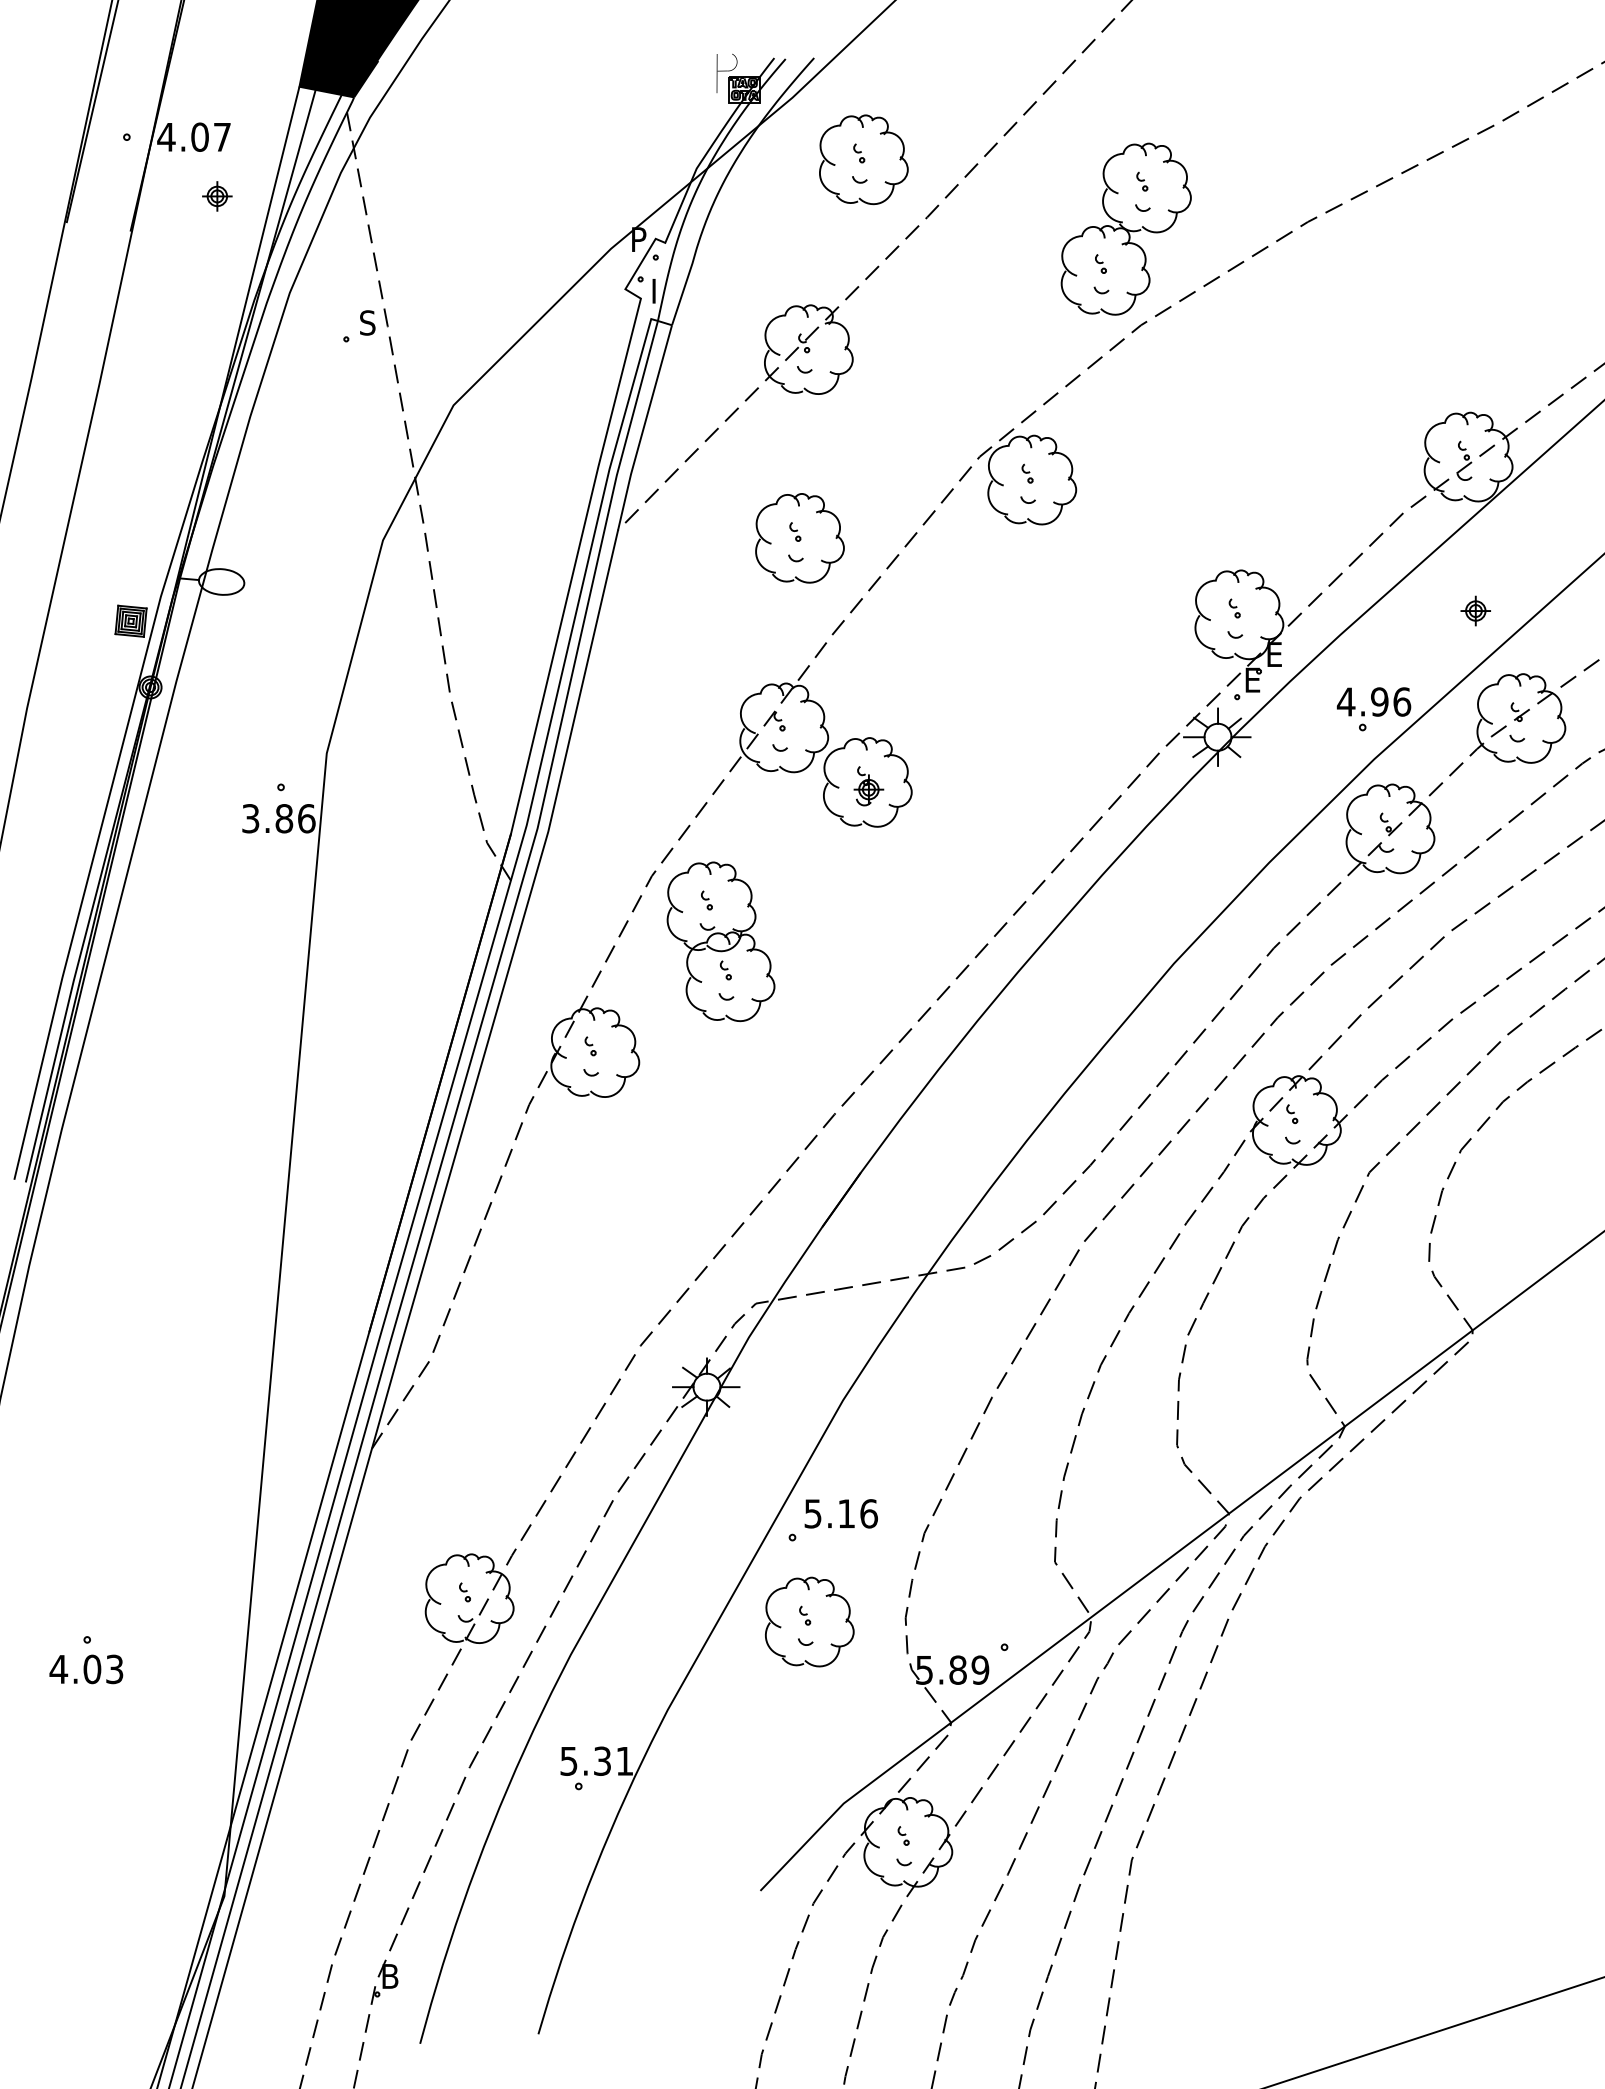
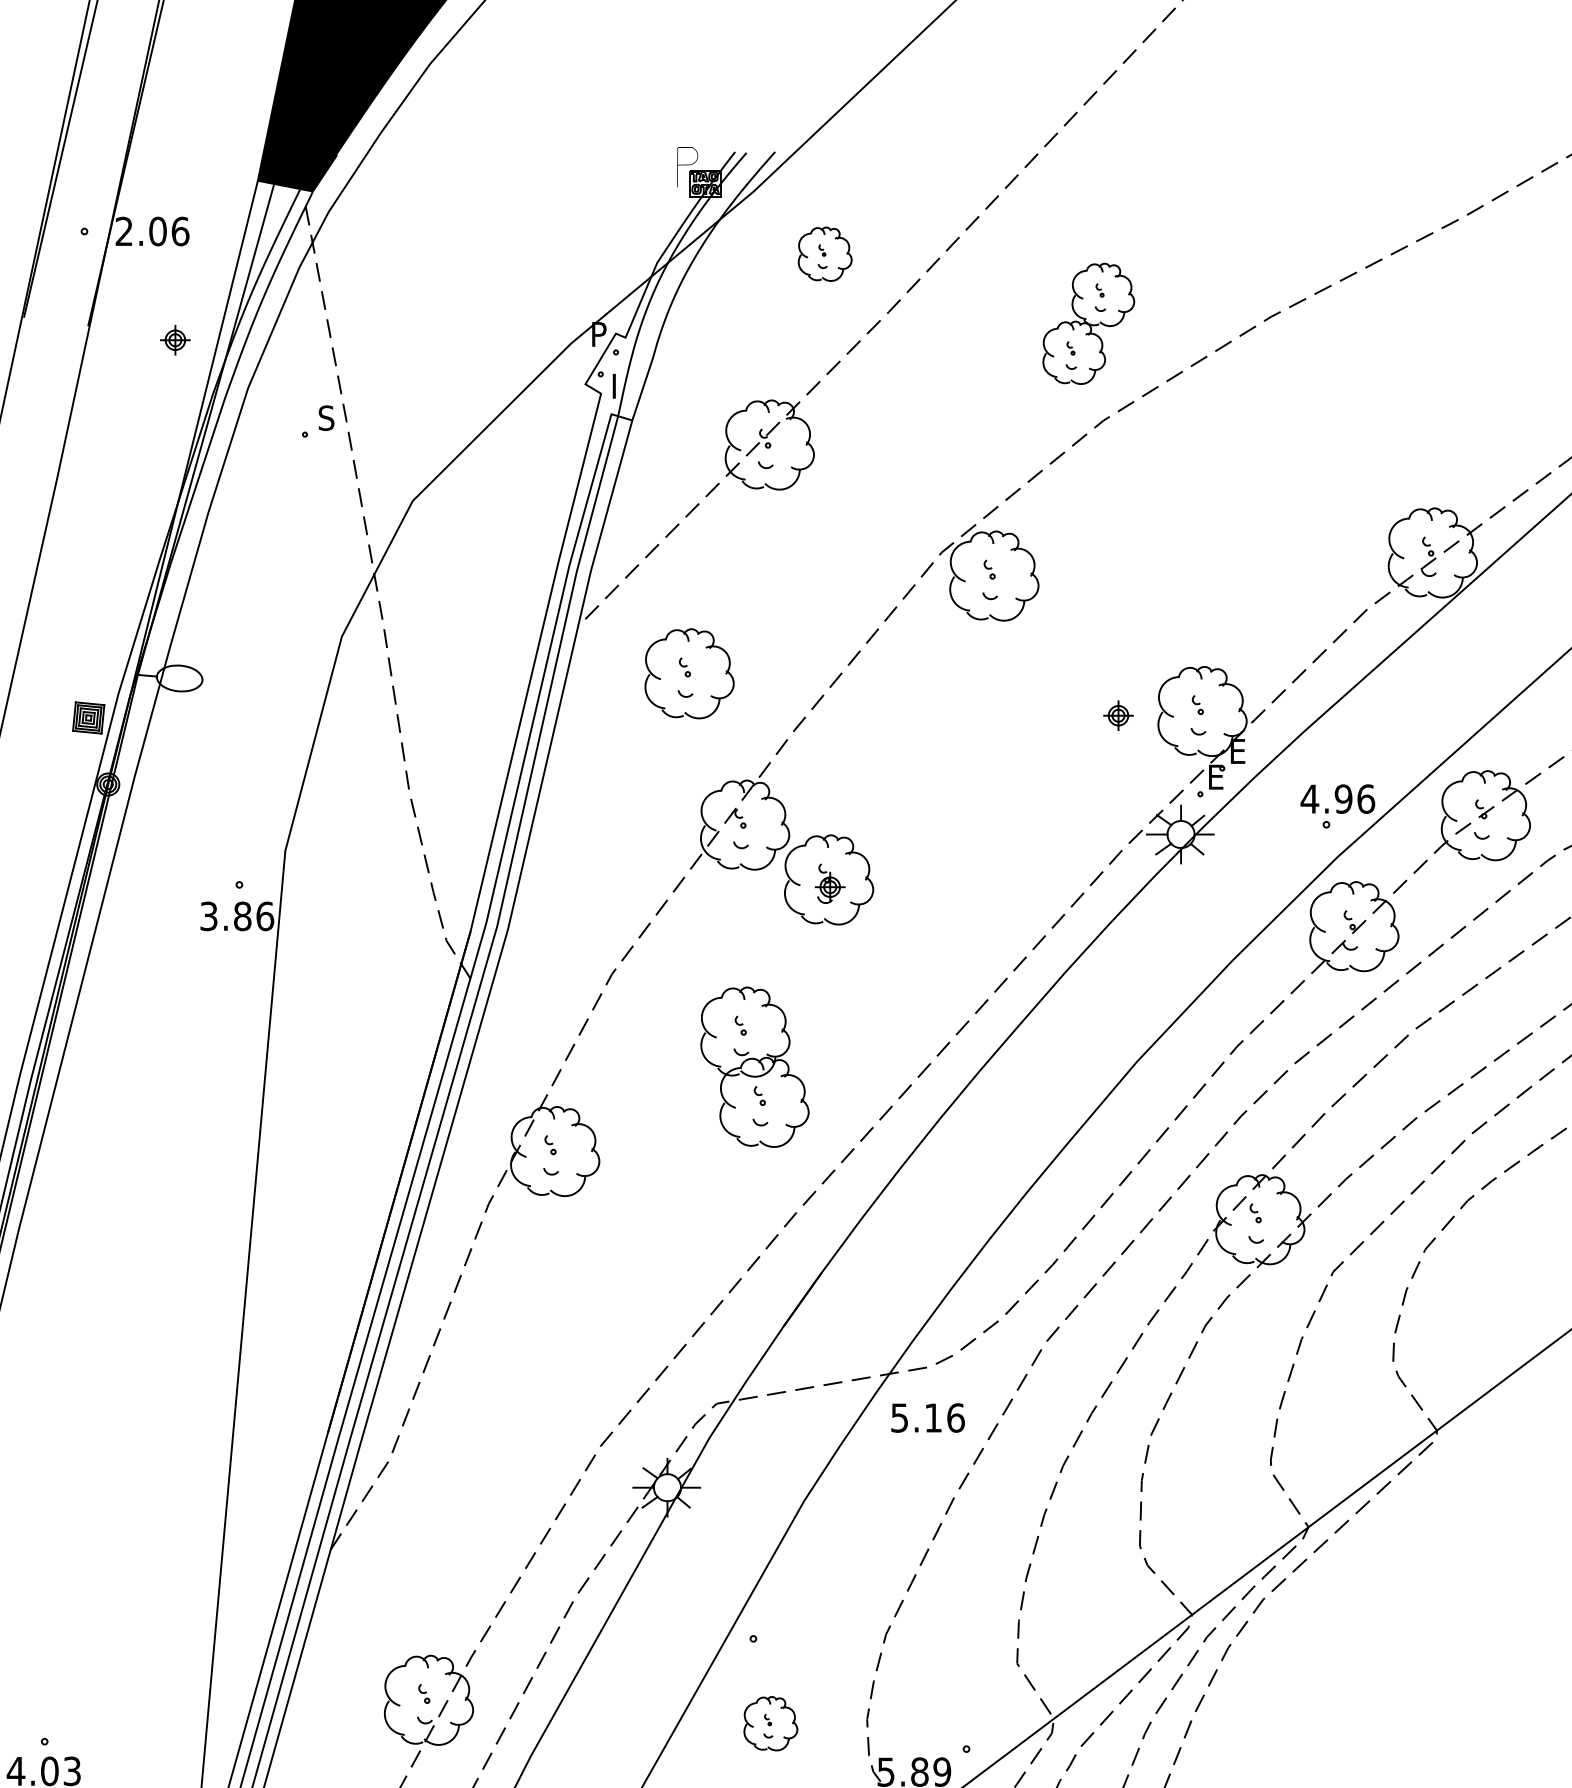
text: (194, 136) -> (152, 230), 4.07 -> 2.06
part: (863, 159) -> (824, 253), size x0.6
part: (217, 196) -> (175, 340), moved
part: (1125, 228) -> (1088, 323), size x0.7
part: (799, 538) -> (689, 673), moved
part: (1475, 610) -> (1118, 715), moved
part: (720, 941) -> (754, 1066), moved
text: (840, 1513) -> (927, 1417), moved
part: (809, 1621) -> (770, 1723), size x0.6

